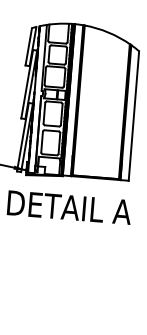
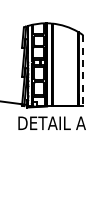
line: (134, 117) -> (83, 71), solid -> dashed

